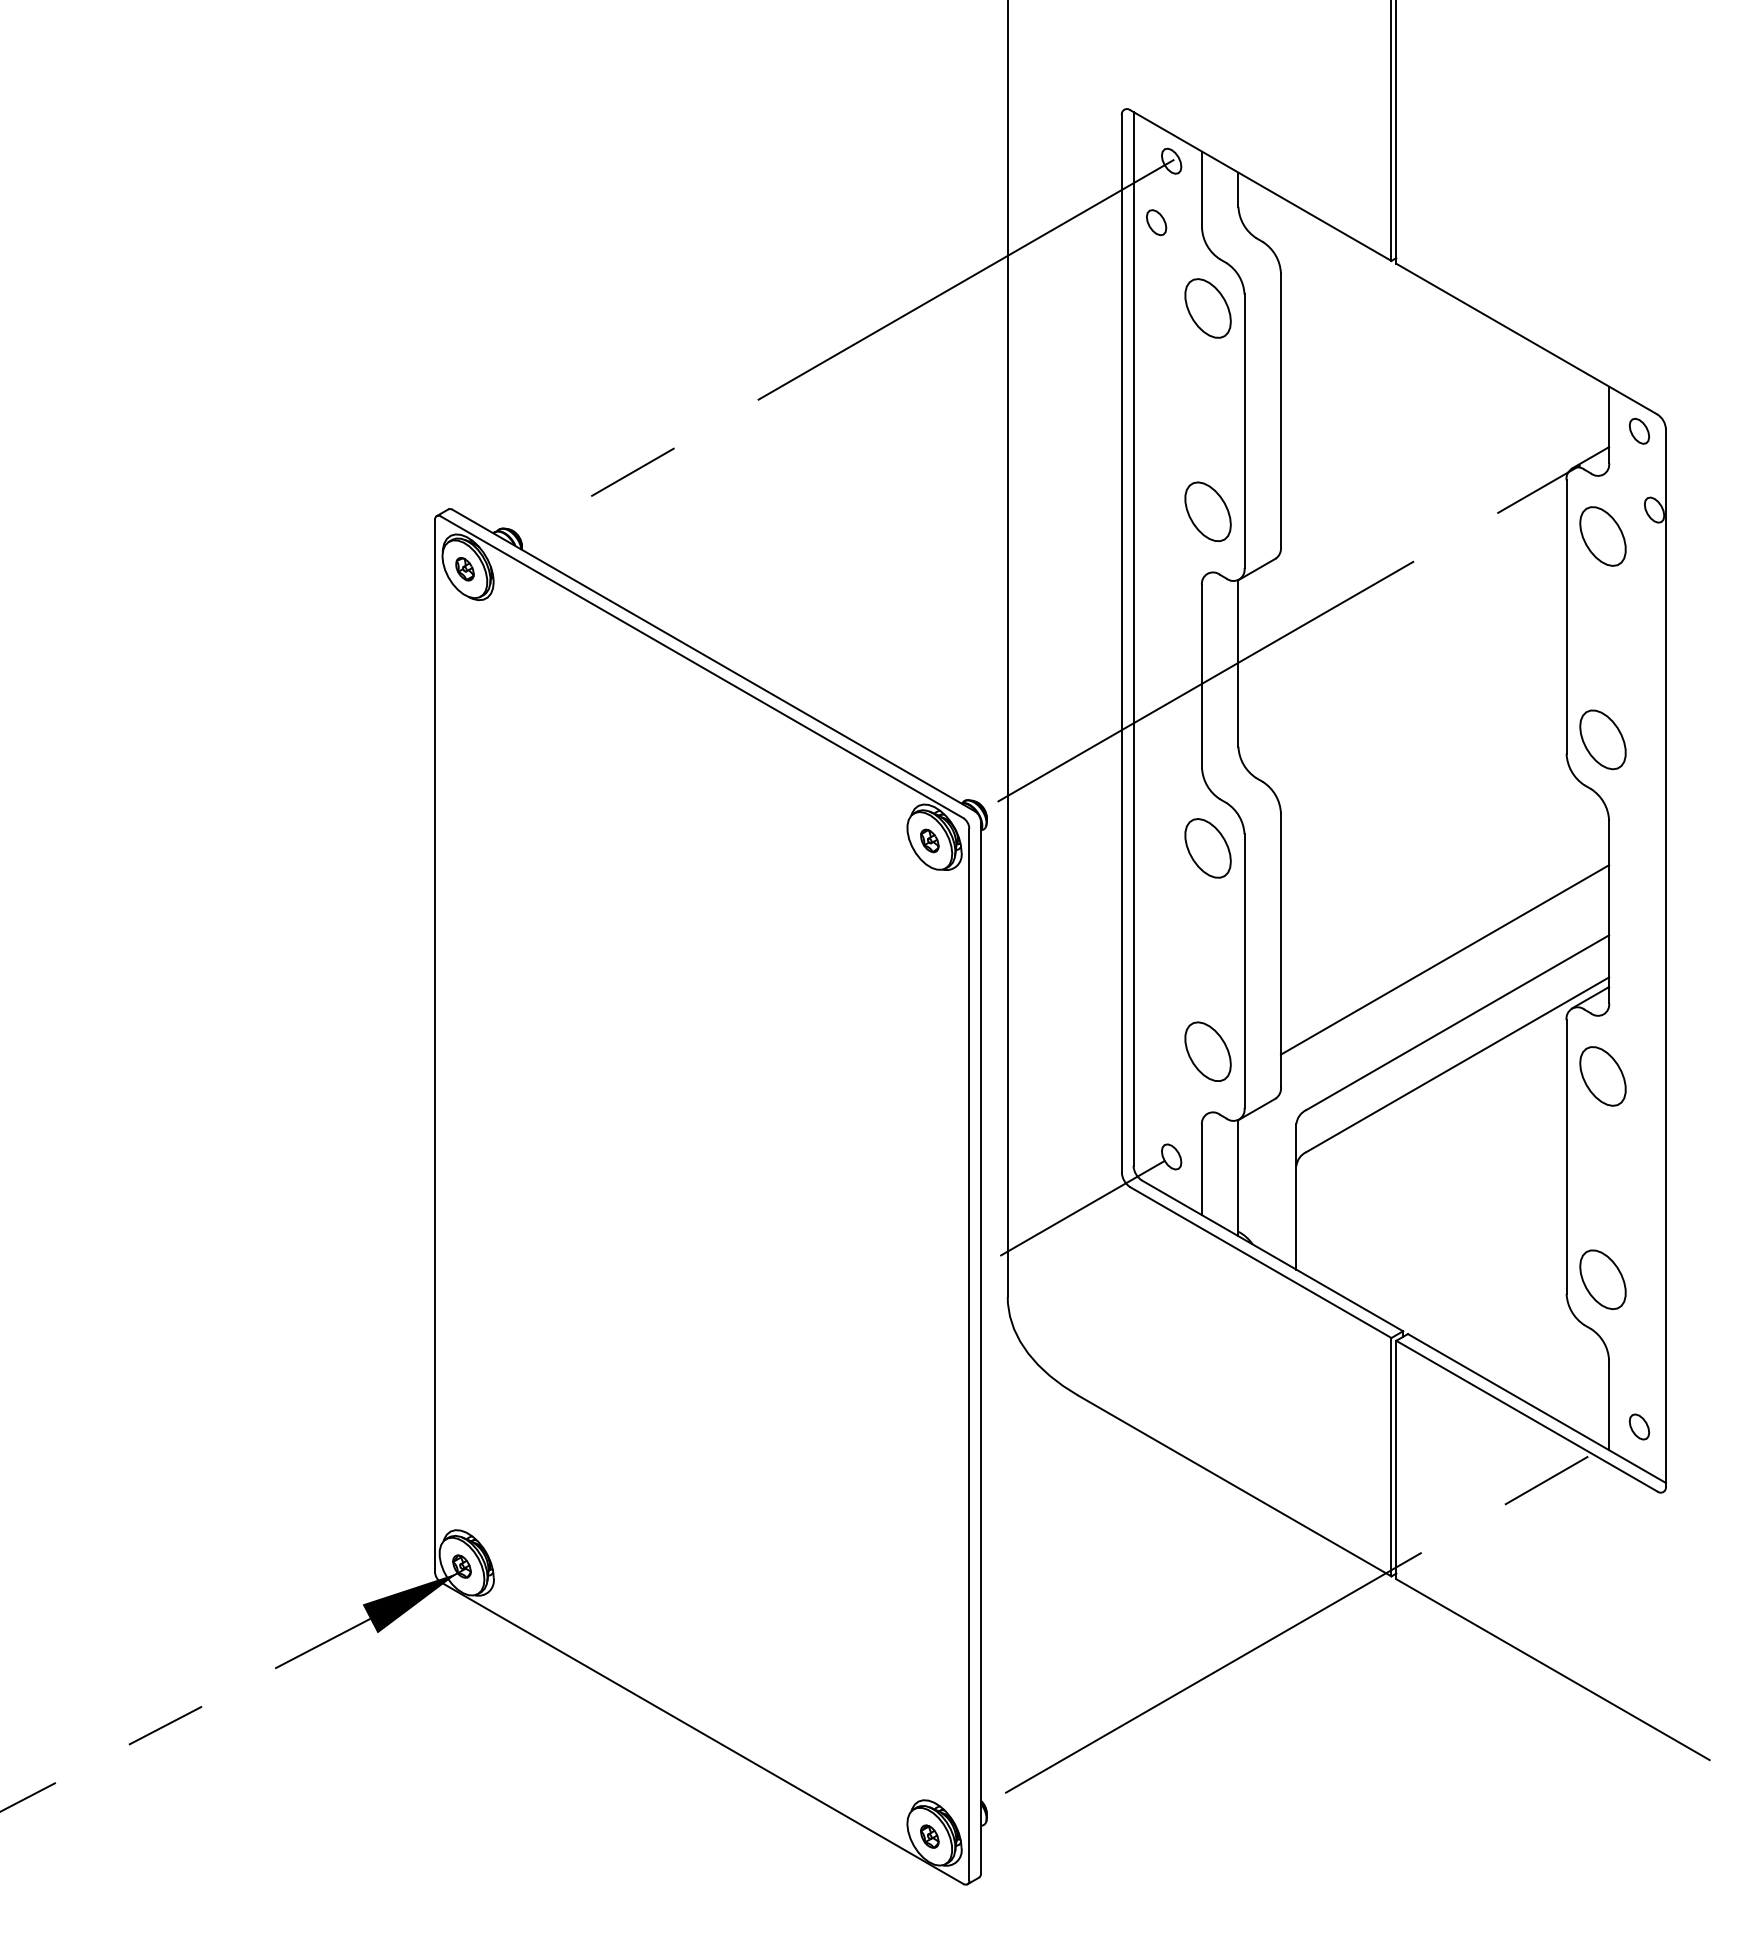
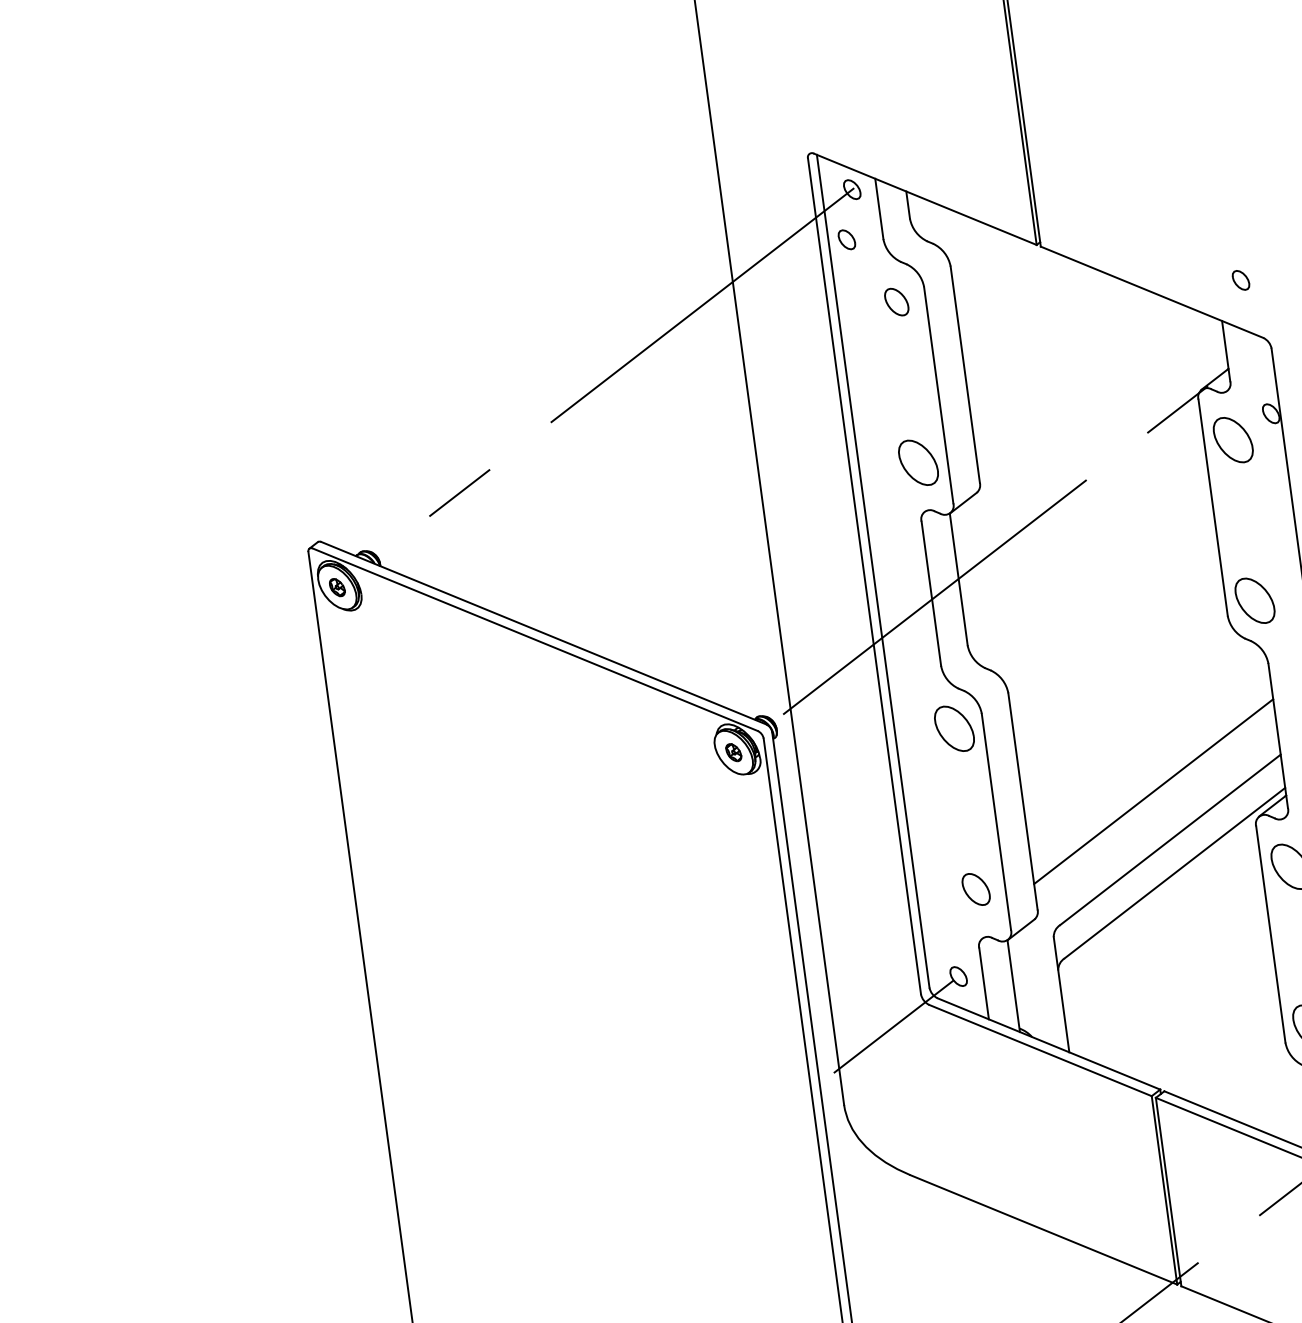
part: (1207, 308) -> (896, 302), size x0.6
part: (1639, 430) -> (1240, 279), moved
part: (1207, 1051) -> (975, 889), size x0.7

